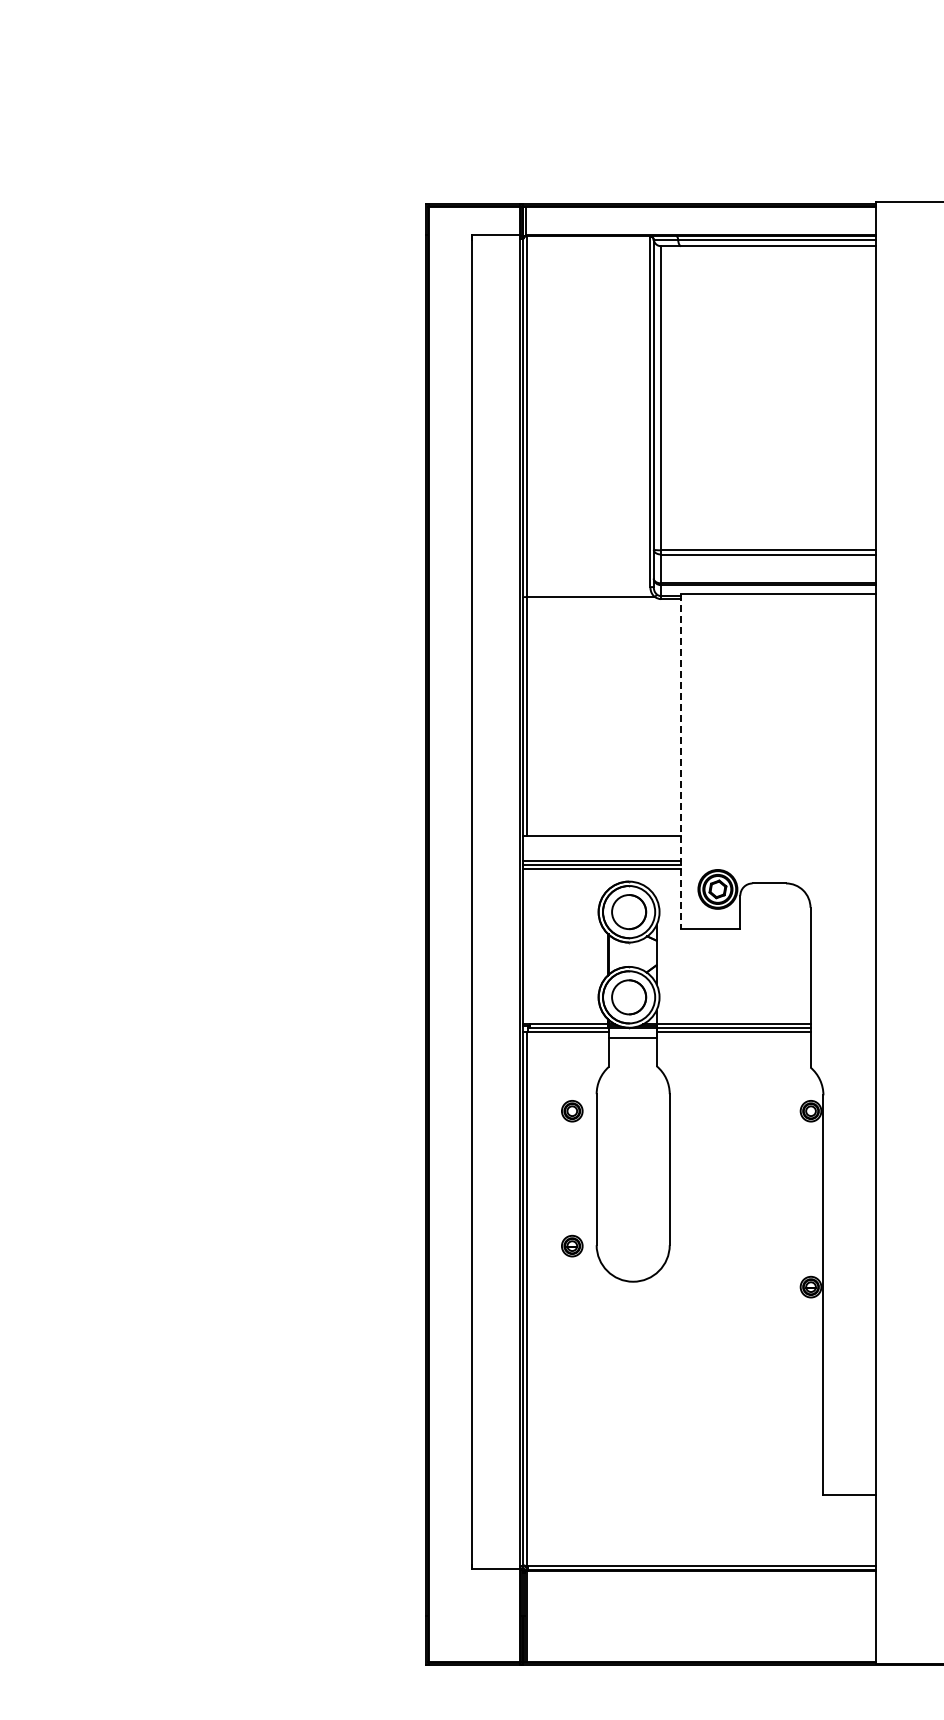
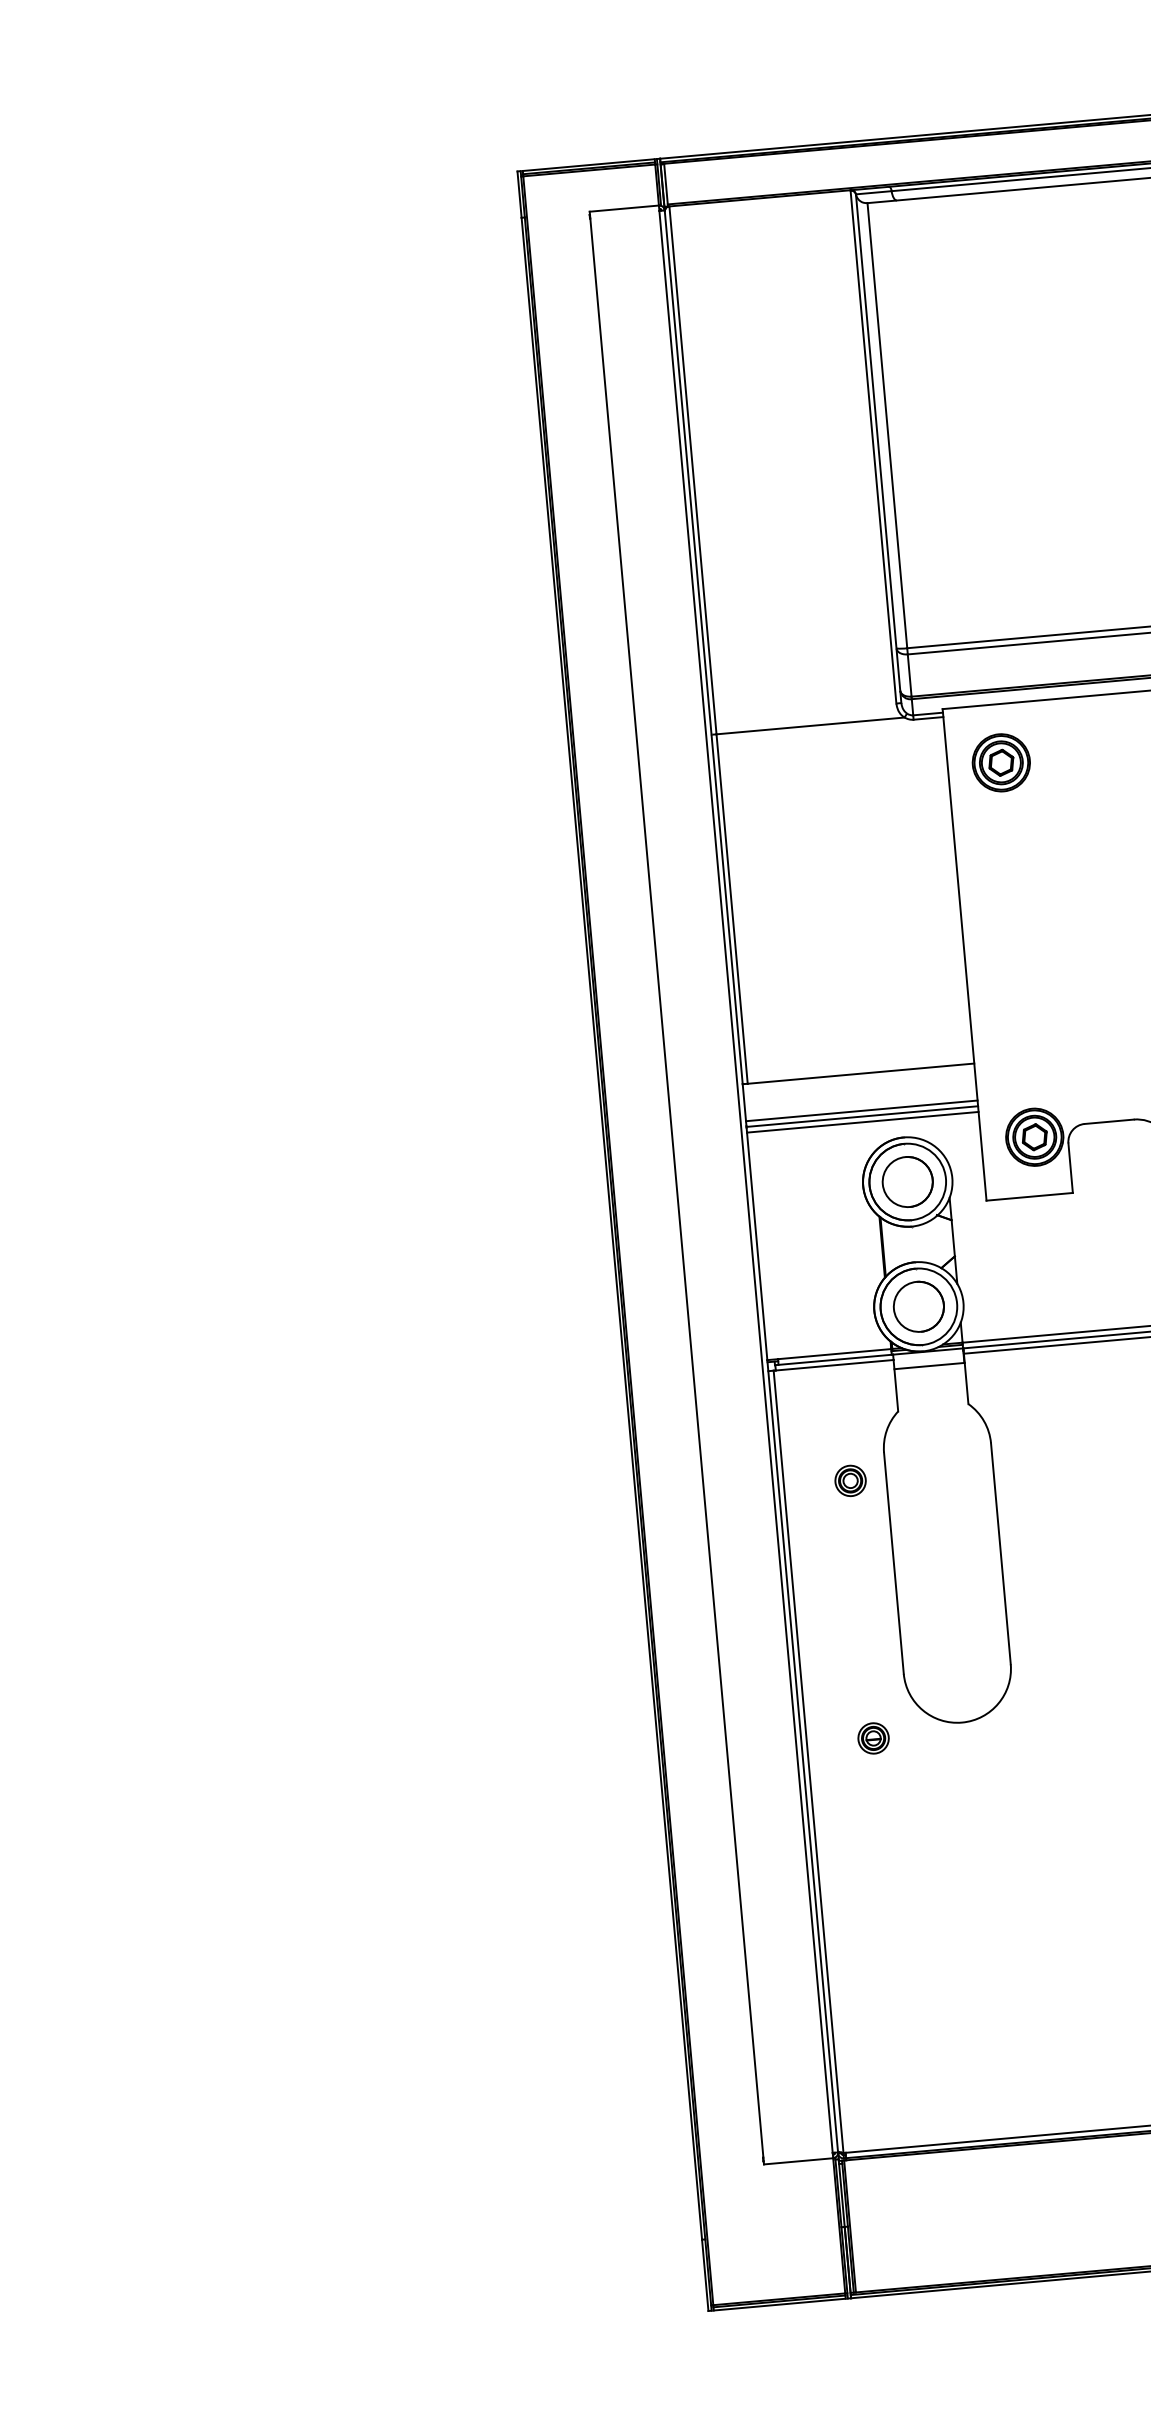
part: (717, 633) -> (1000, 762), added
line: (681, 761) -> (964, 954), dashed -> solid
part: (572, 1245) -> (873, 1737), moved

